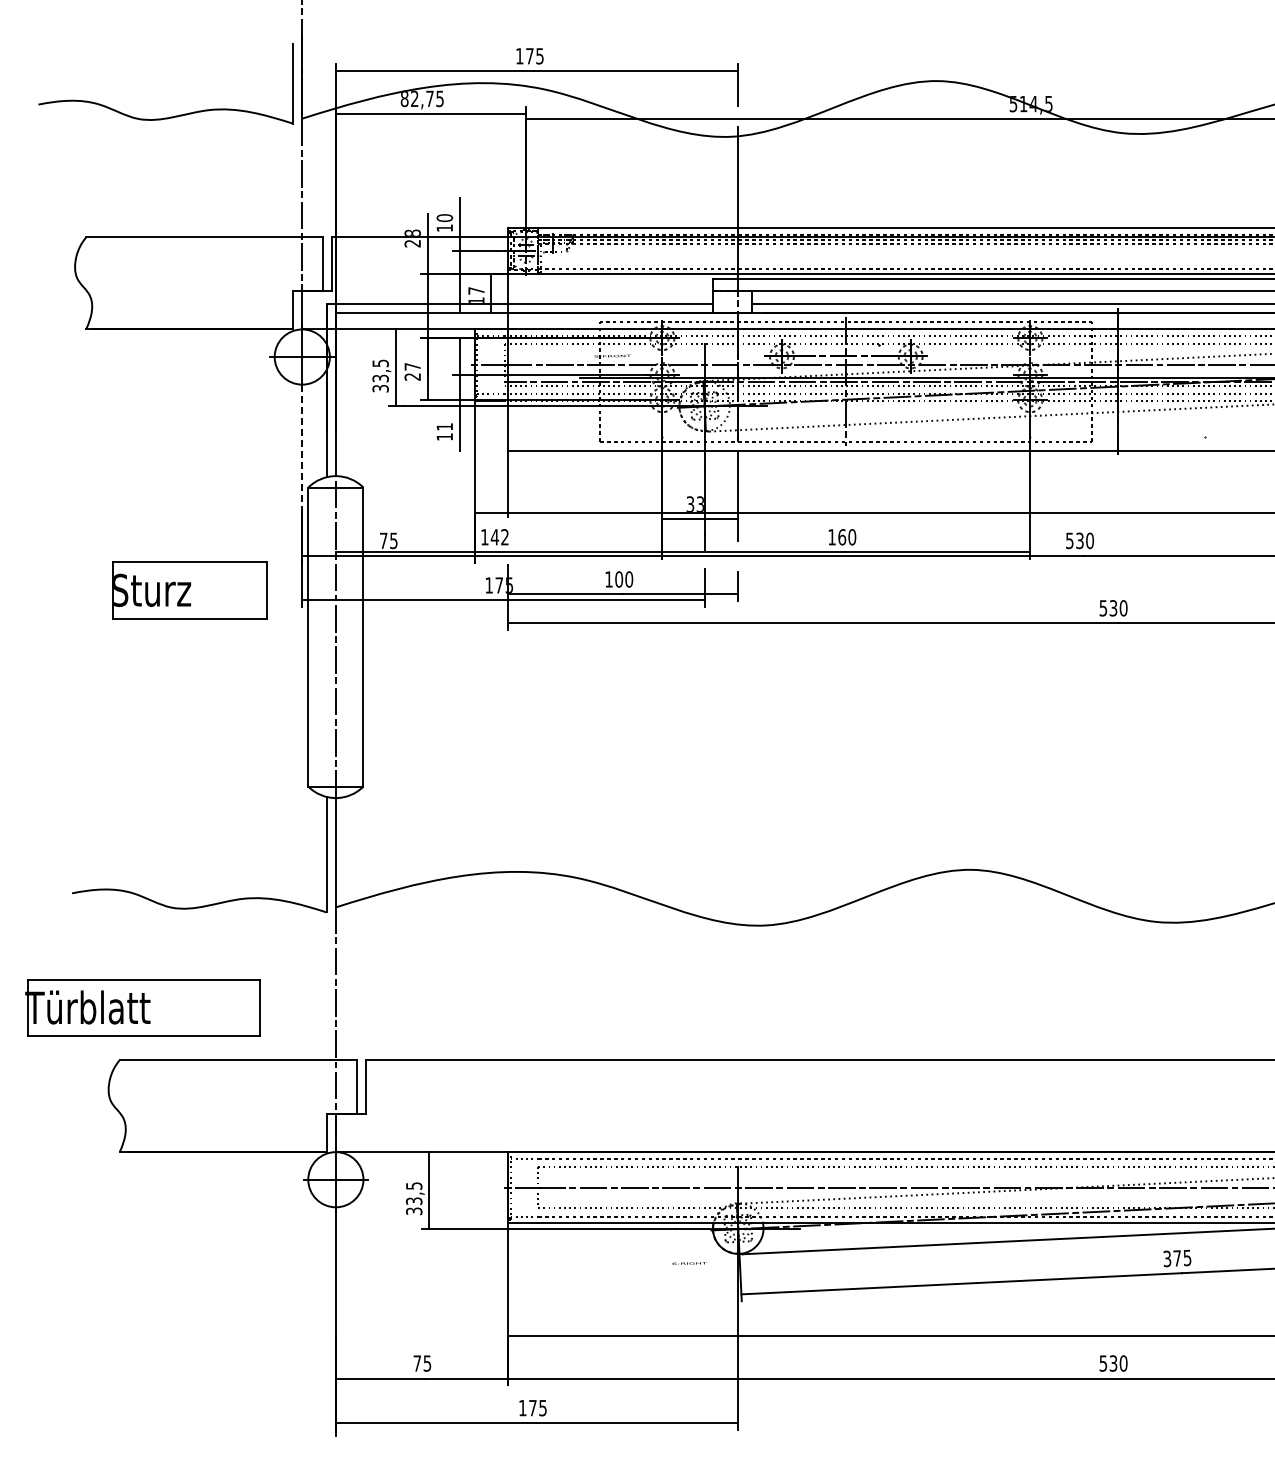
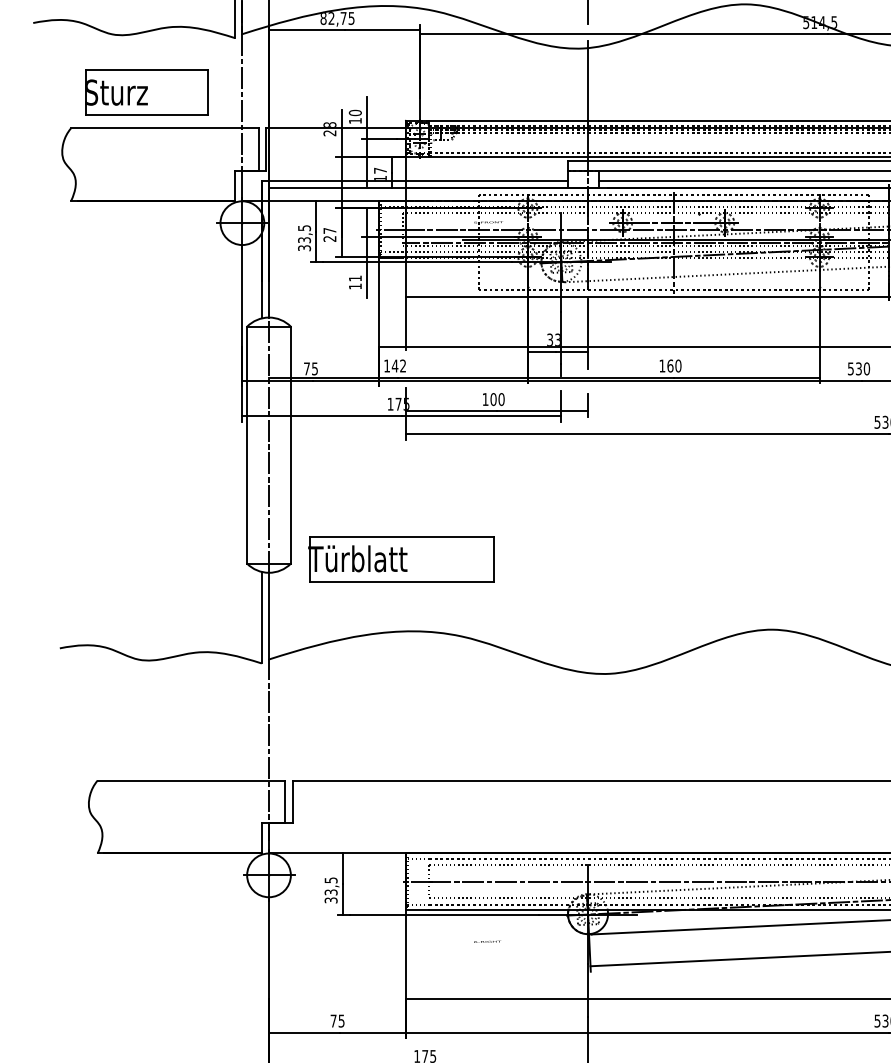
line: (302, 456) -> (242, 302), dashed -> solid
part: (189, 590) -> (146, 92), moved
part: (142, 1007) -> (401, 558), moved
text: (689, 1263) -> (487, 941), moved

